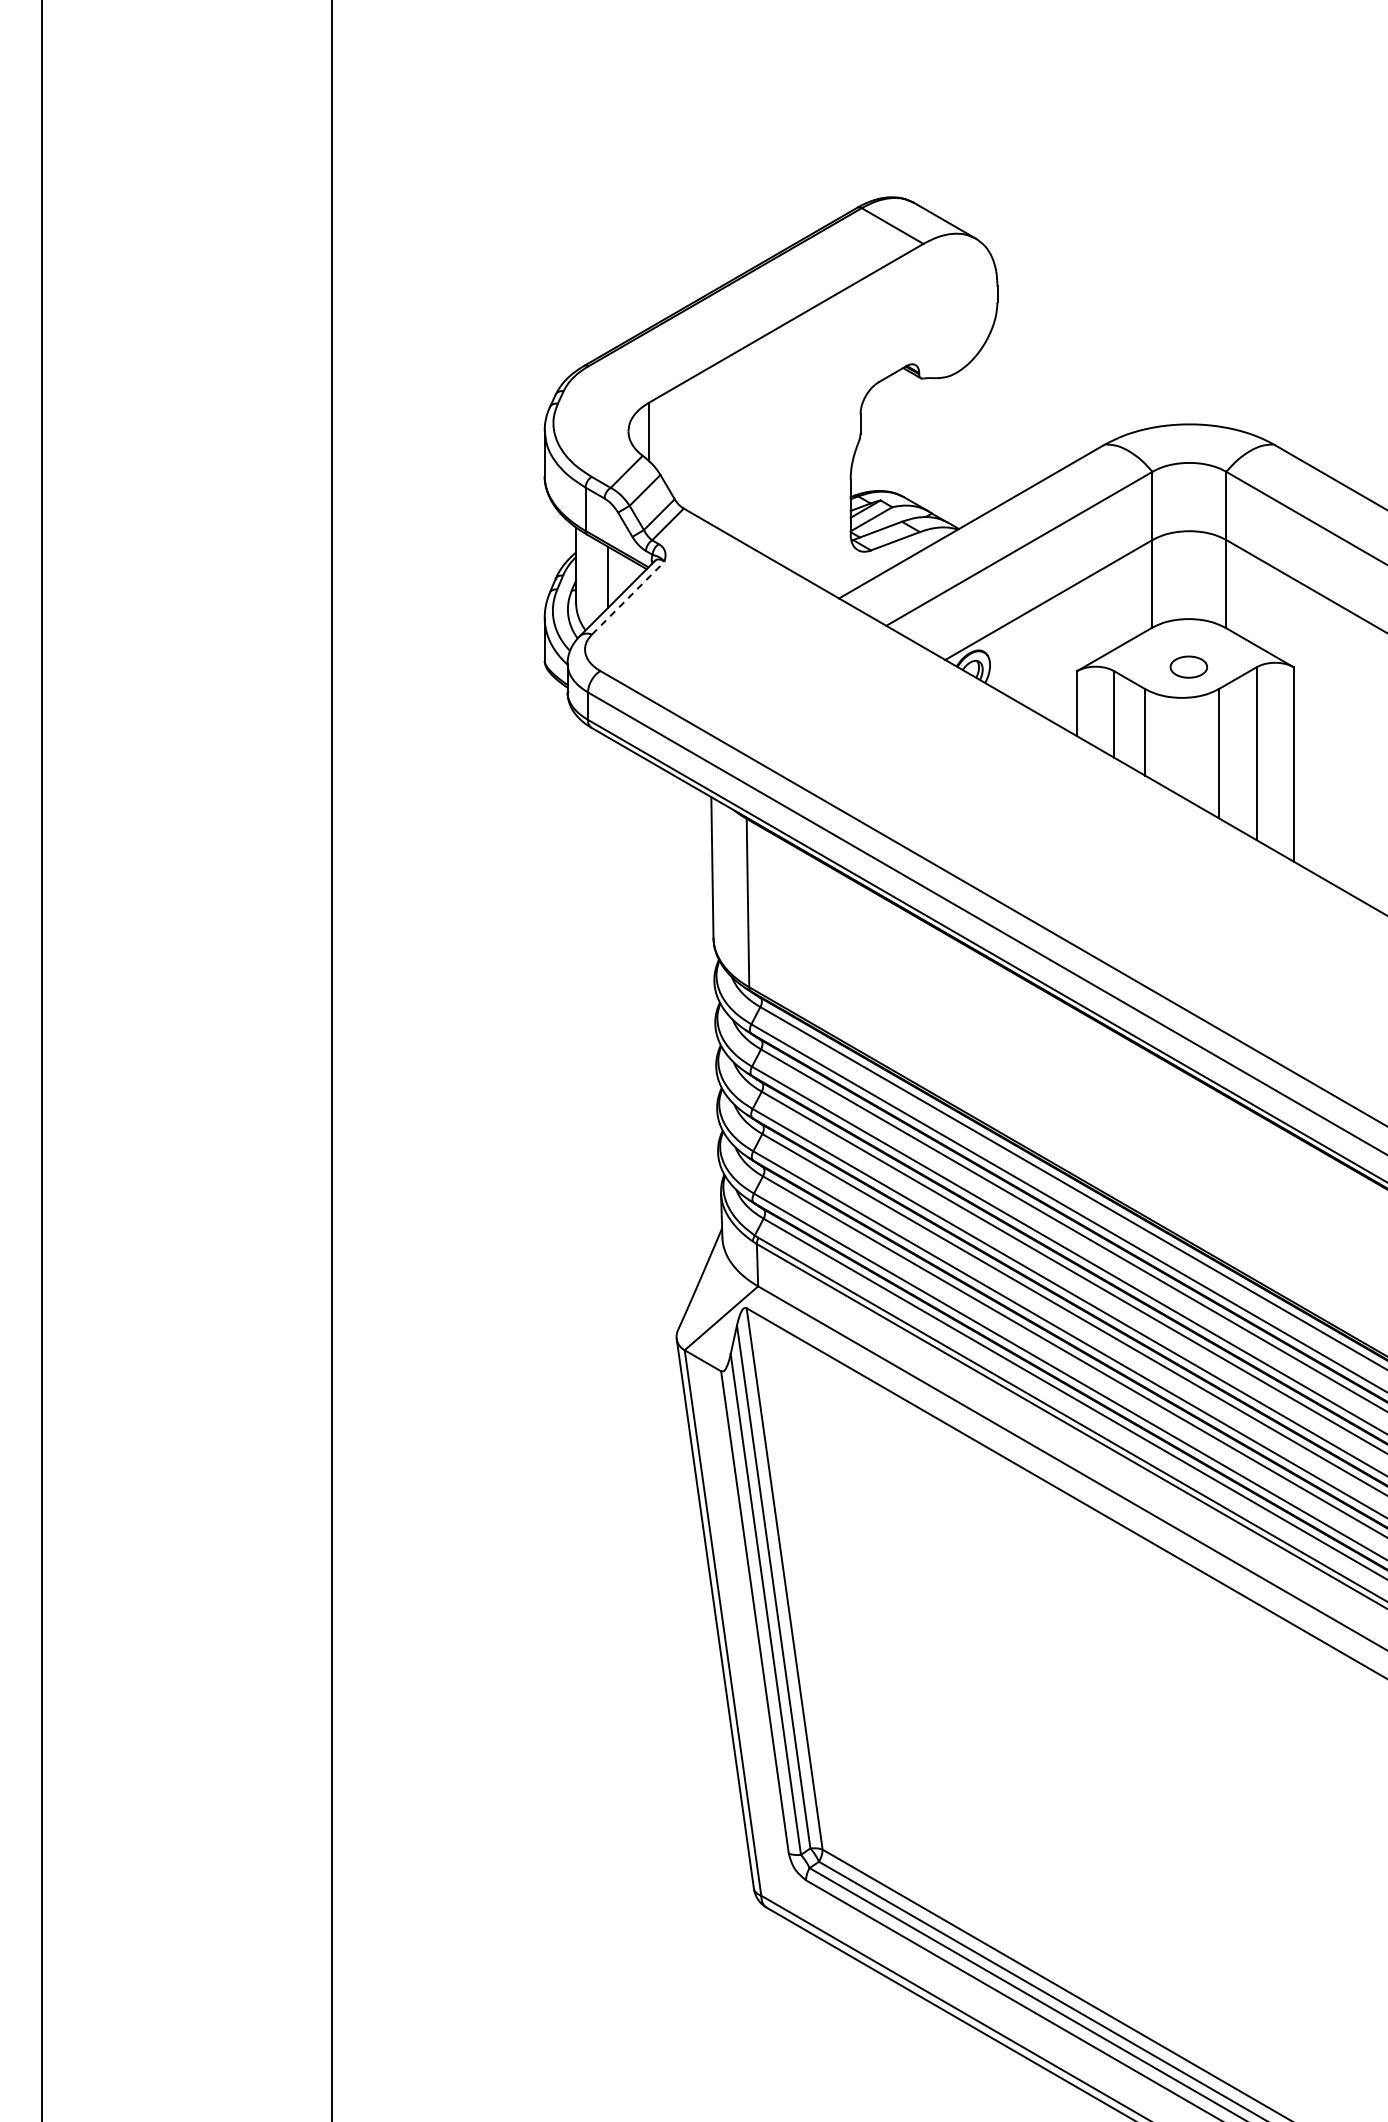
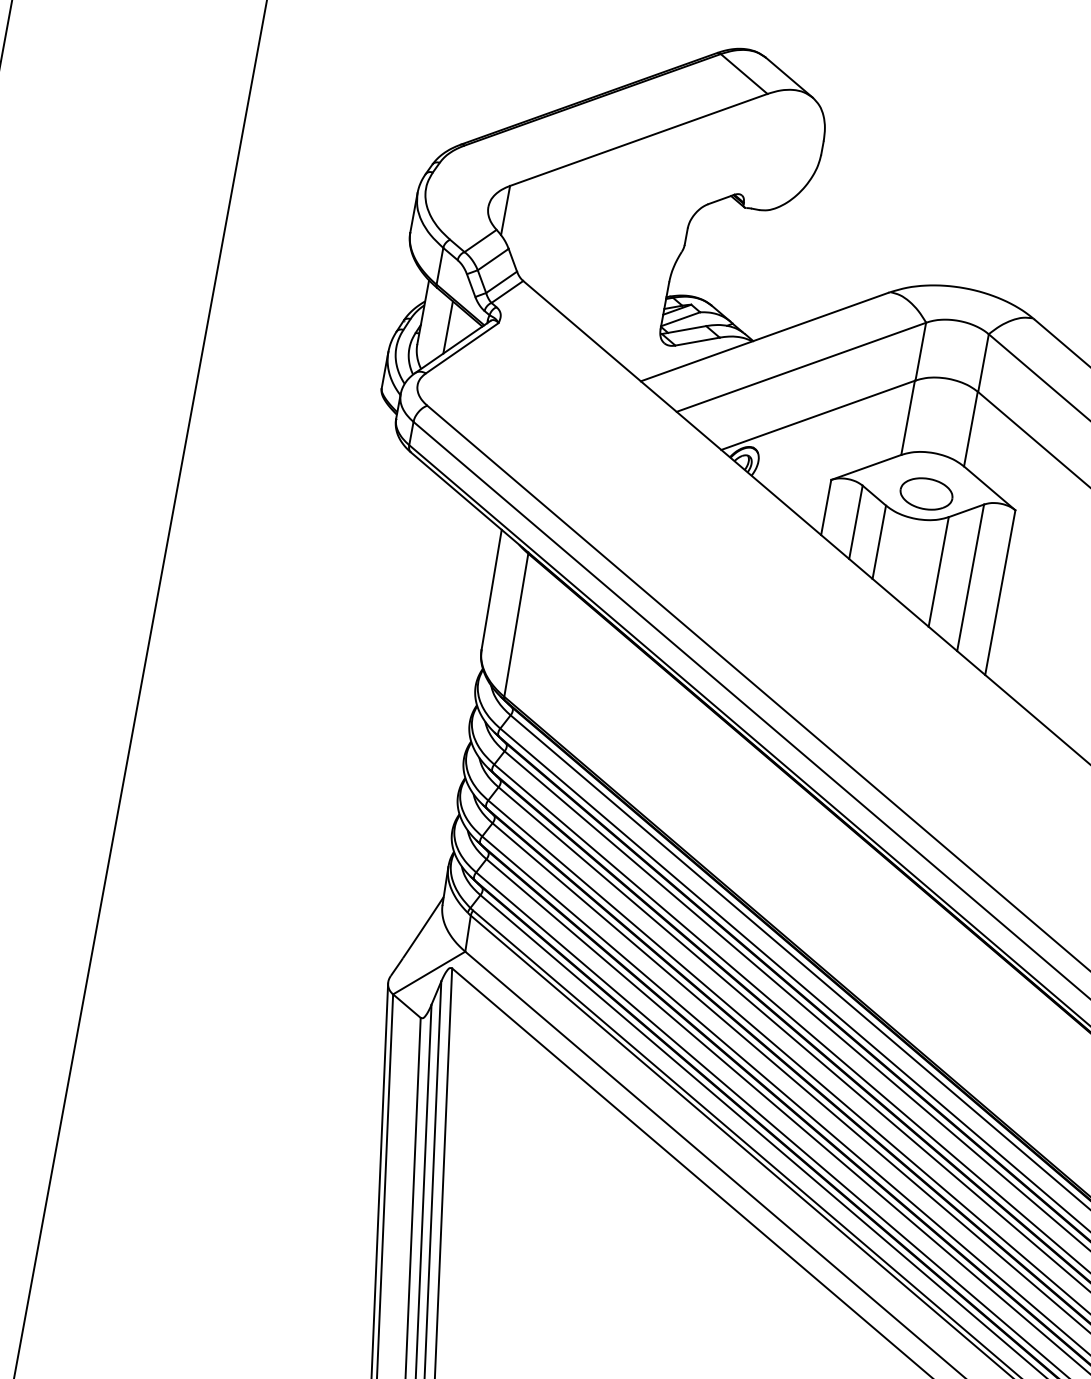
line: (628, 597) -> (462, 347), dashed -> solid
part: (1188, 666) -> (926, 493), size x1.67

